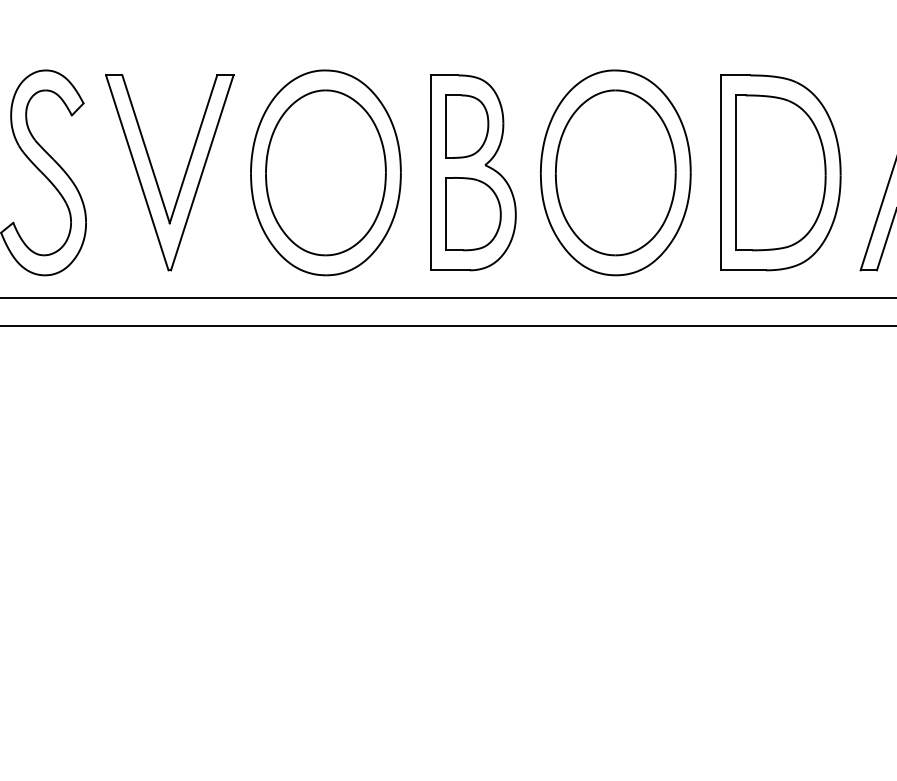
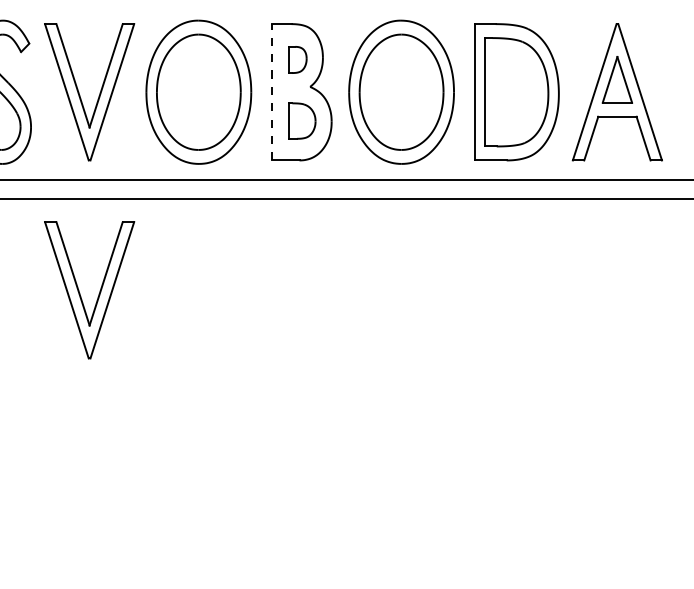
part: (466, 126) -> (297, 59), size x0.6
line: (431, 171) -> (272, 91), solid -> dashed
part: (474, 213) -> (302, 120), size x0.7
part: (156, 460) -> (80, 293), added

